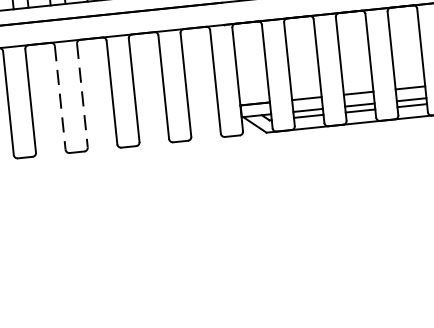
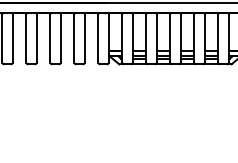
line: (81, 95) -> (36, 38), dashed -> solid
line: (60, 97) -> (26, 38), dashed -> solid

